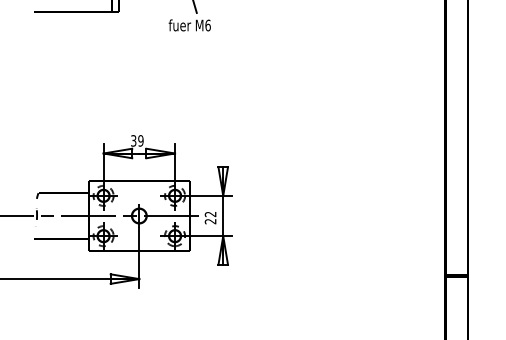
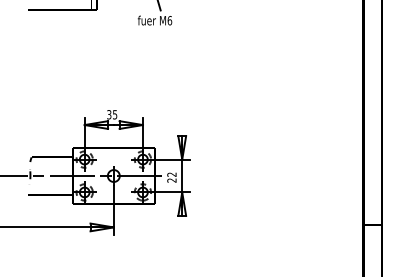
text: (140, 140) -> (114, 114), 39 -> 35

